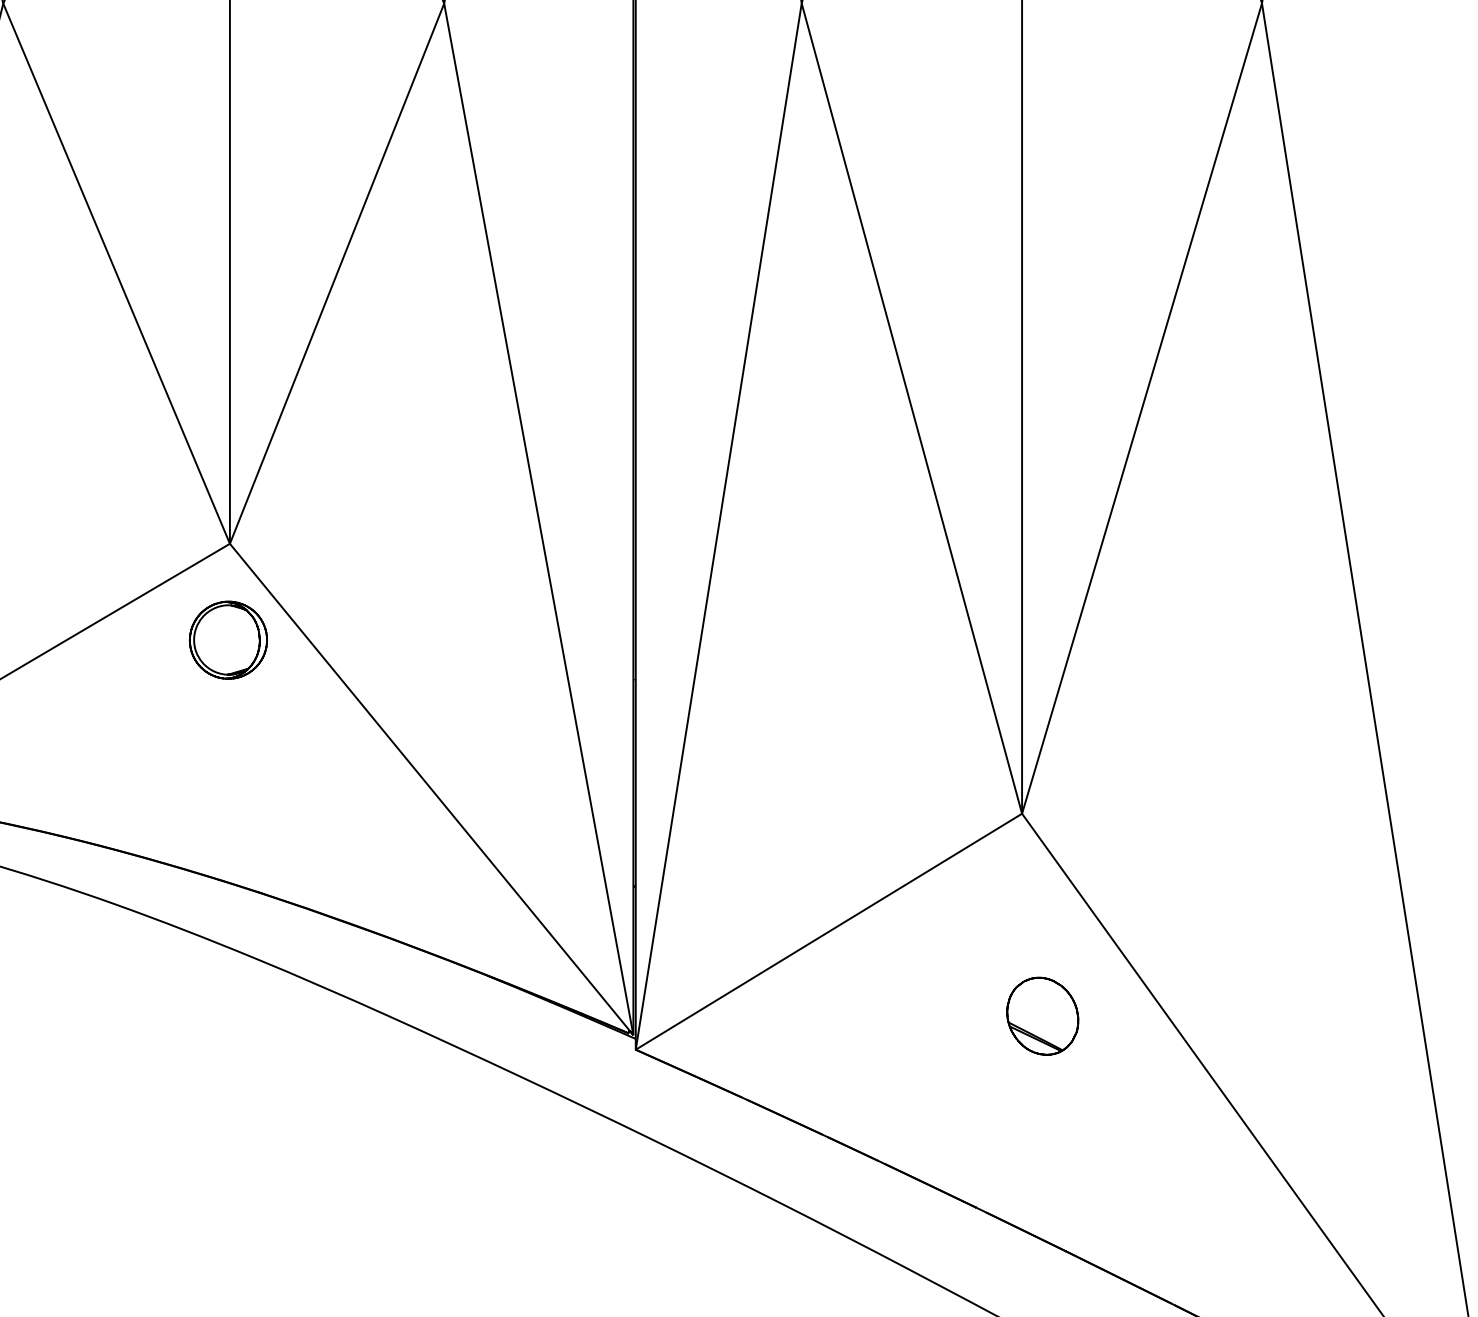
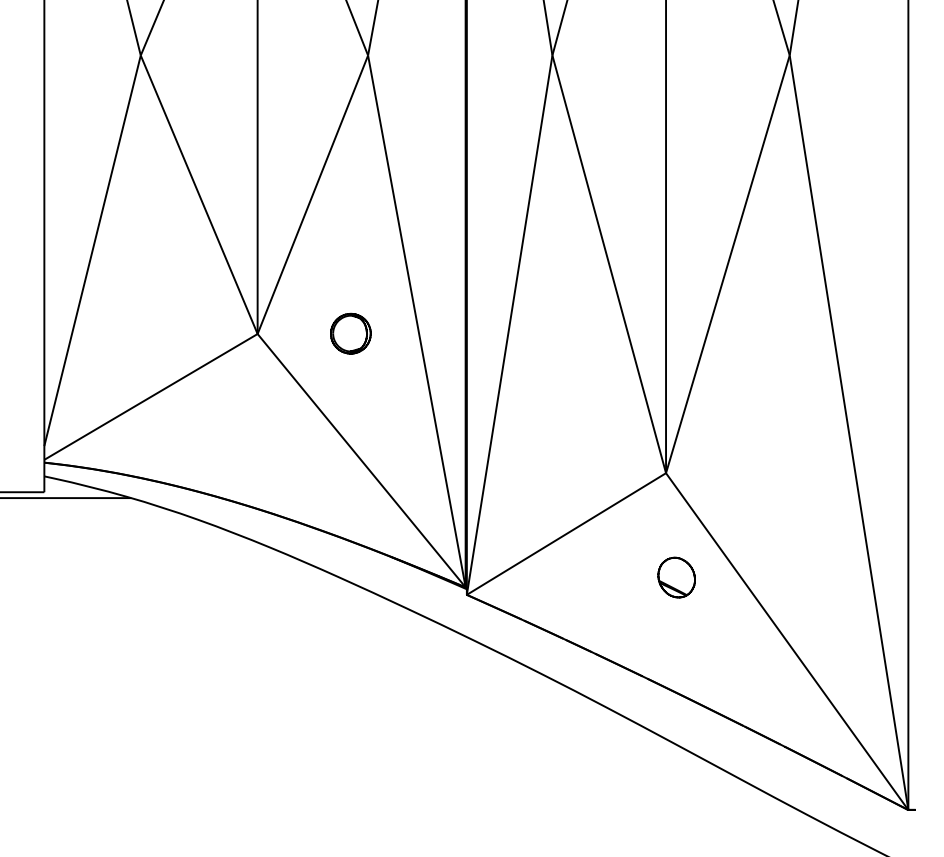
part: (227, 639) -> (350, 333), moved

